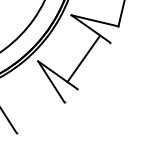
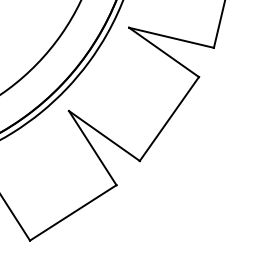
line: (83, 58) -> (168, 118), moved
line: (40, 117) -> (73, 212), added

